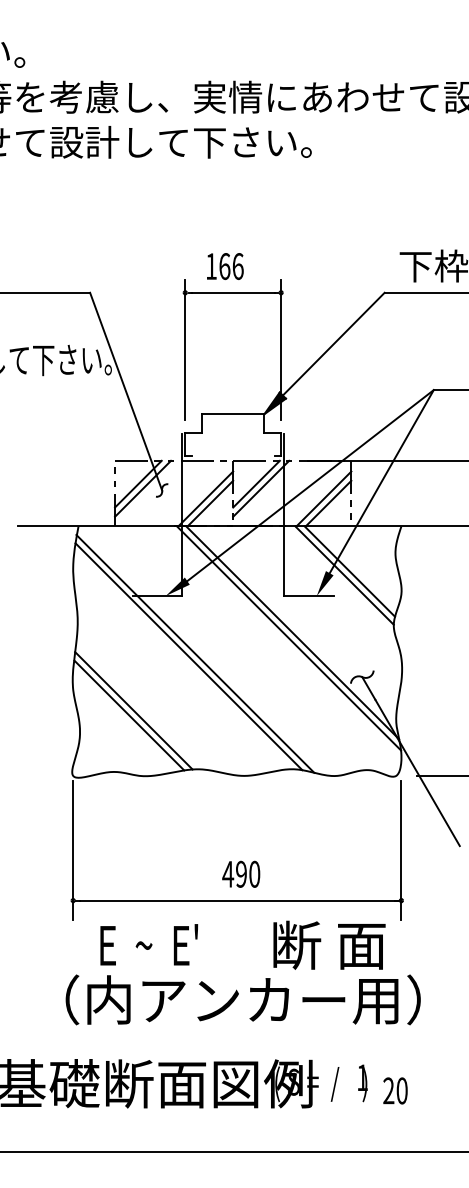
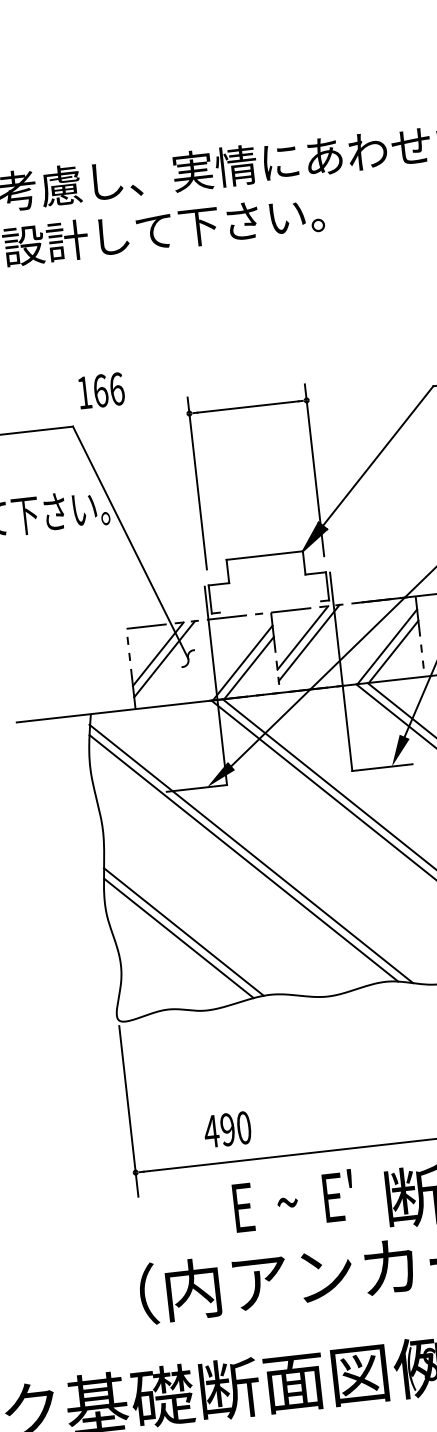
text: (225, 266) -> (101, 390), moved
text: (241, 873) -> (227, 1128), moved
text: (149, 944) -> (294, 1200), moved

